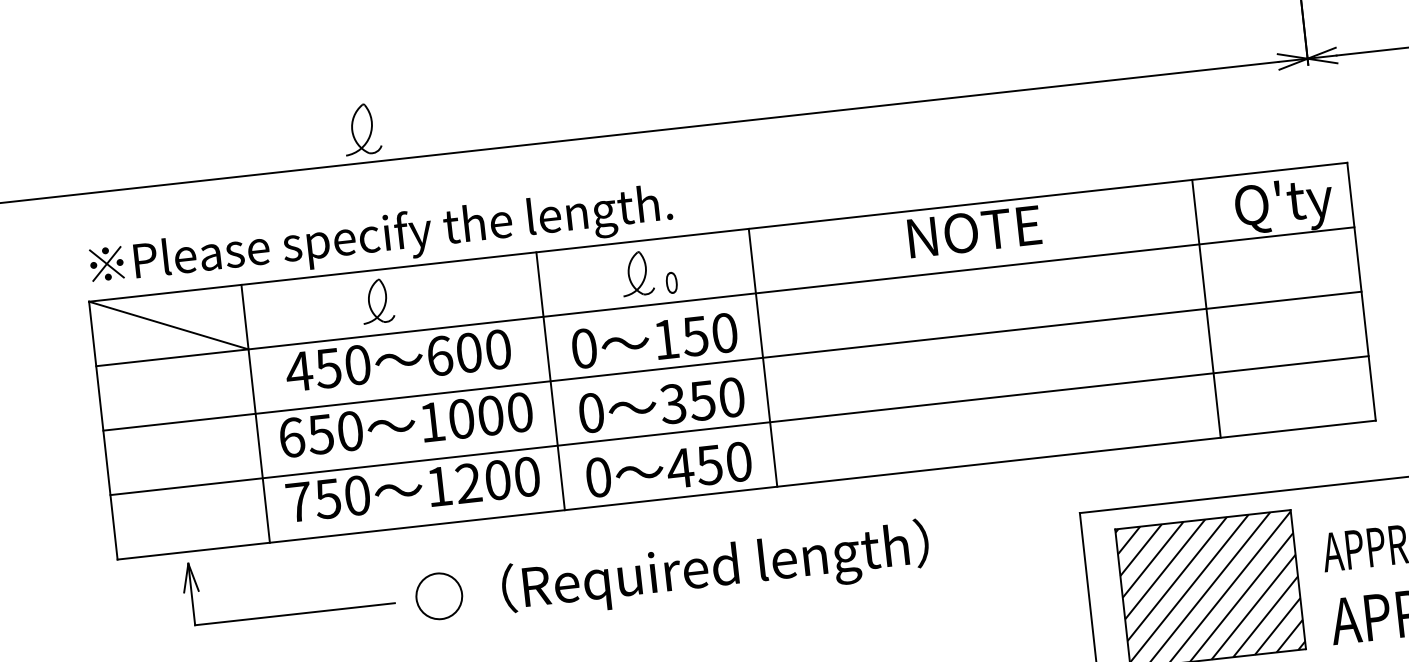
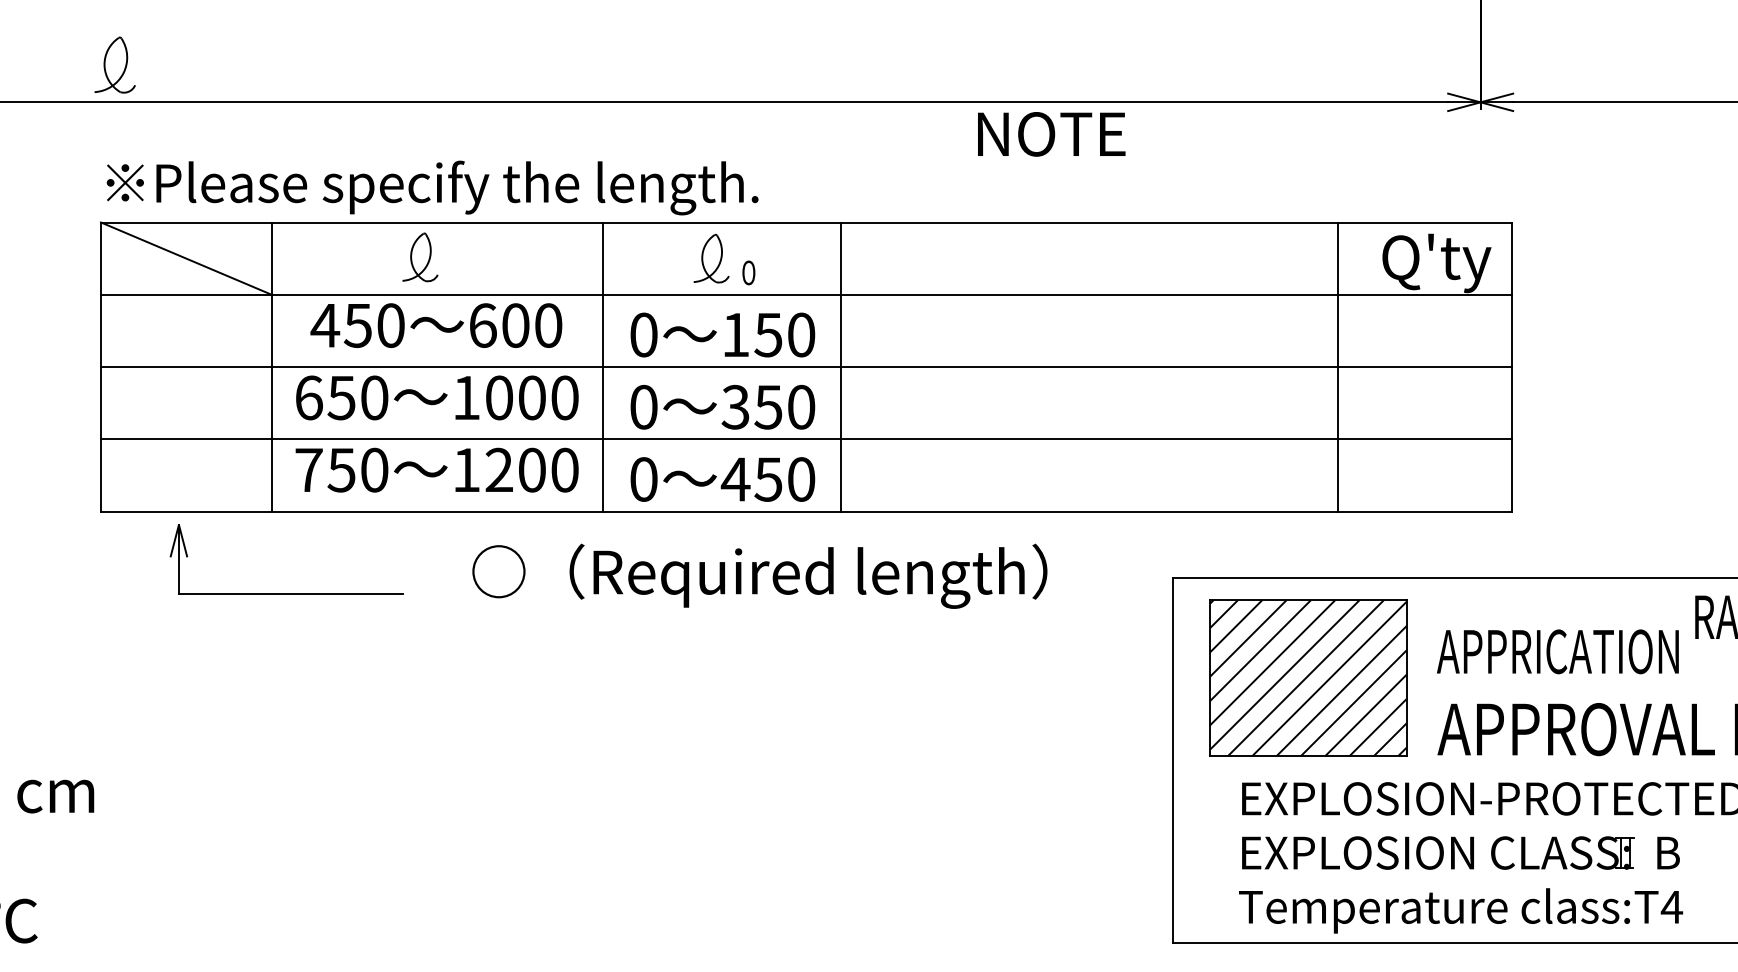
part: (361, 129) -> (114, 64), moved
text: (974, 231) -> (1051, 134), moved
text: (672, 574) -> (759, 575), moved

